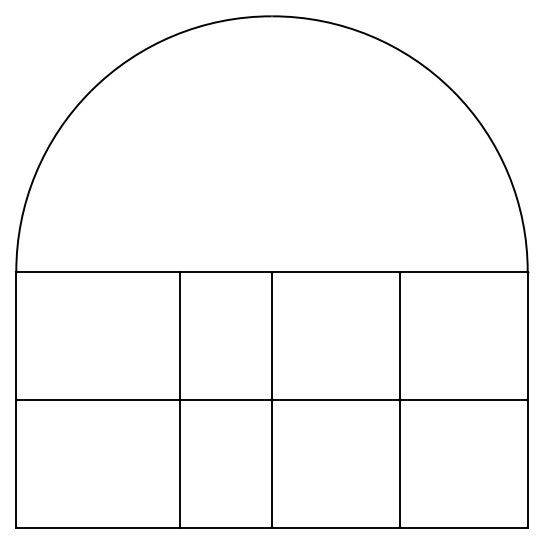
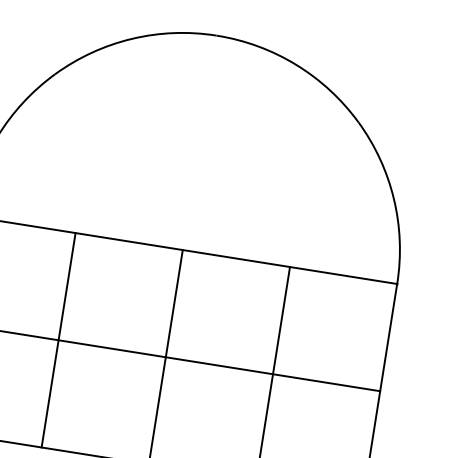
line: (180, 399) -> (58, 340), moved

